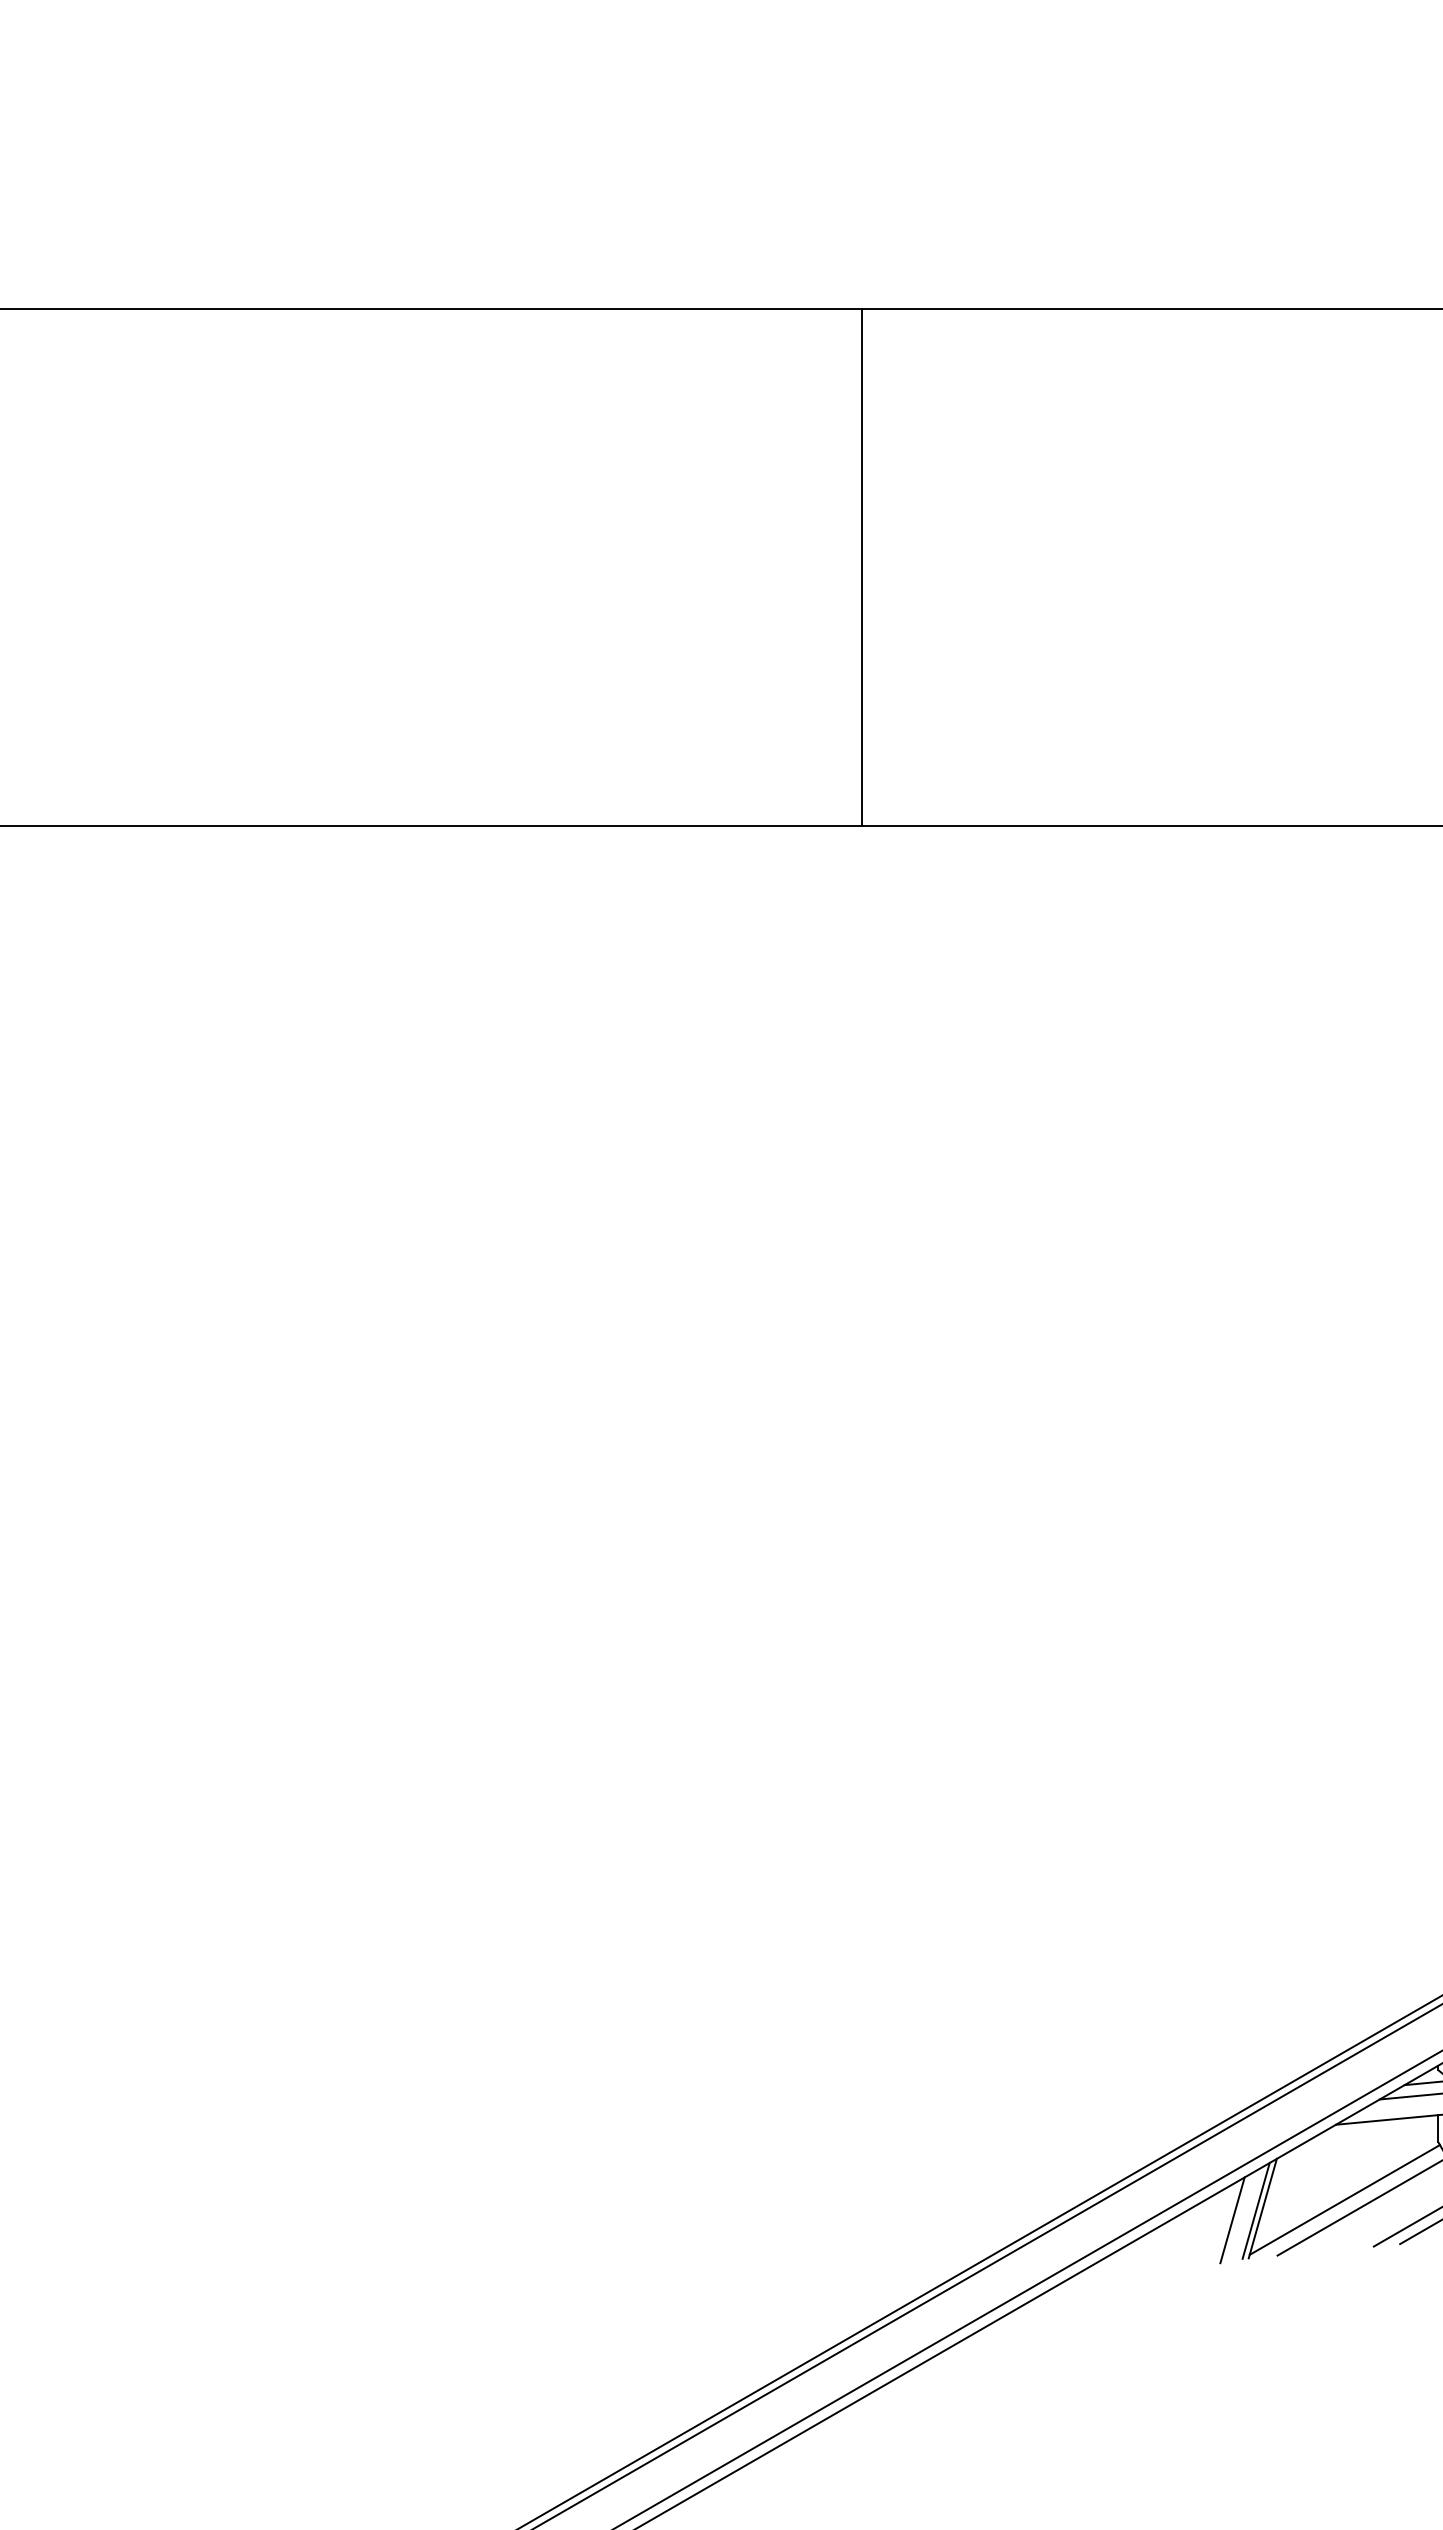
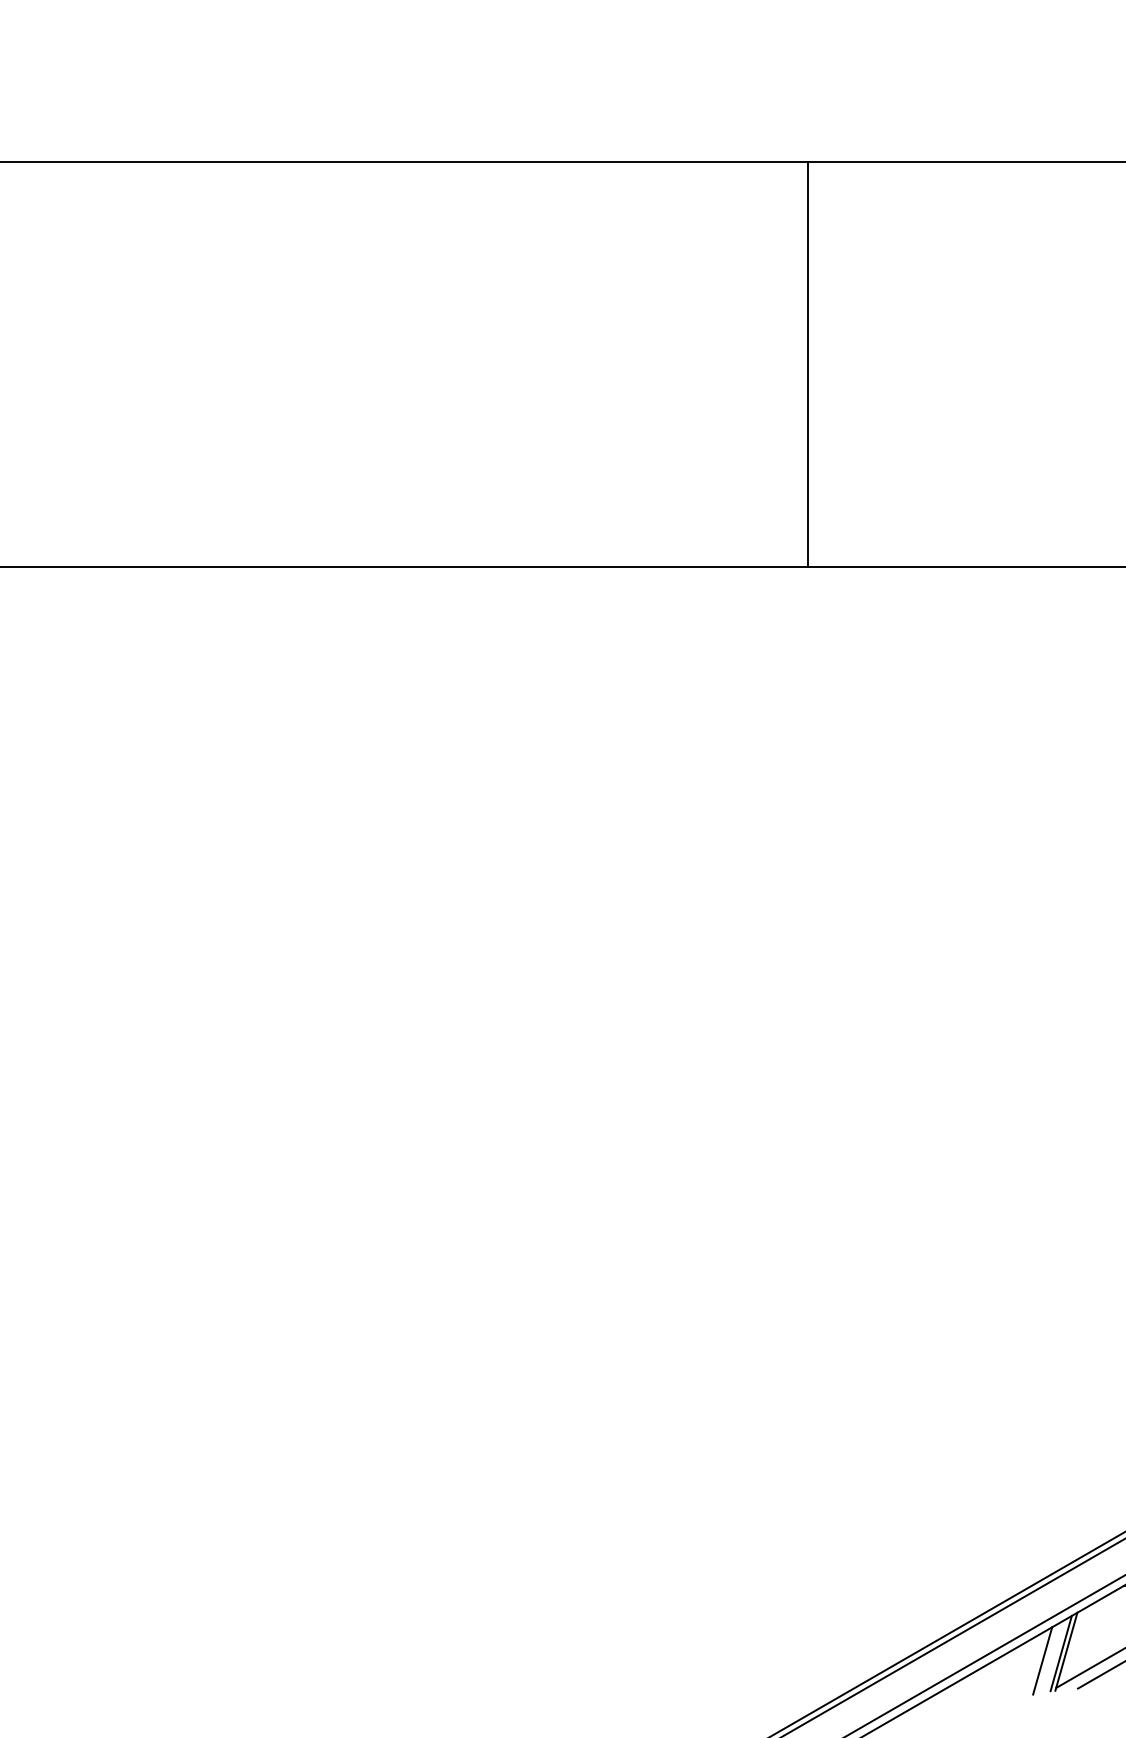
line: (862, 567) -> (808, 364), moved

